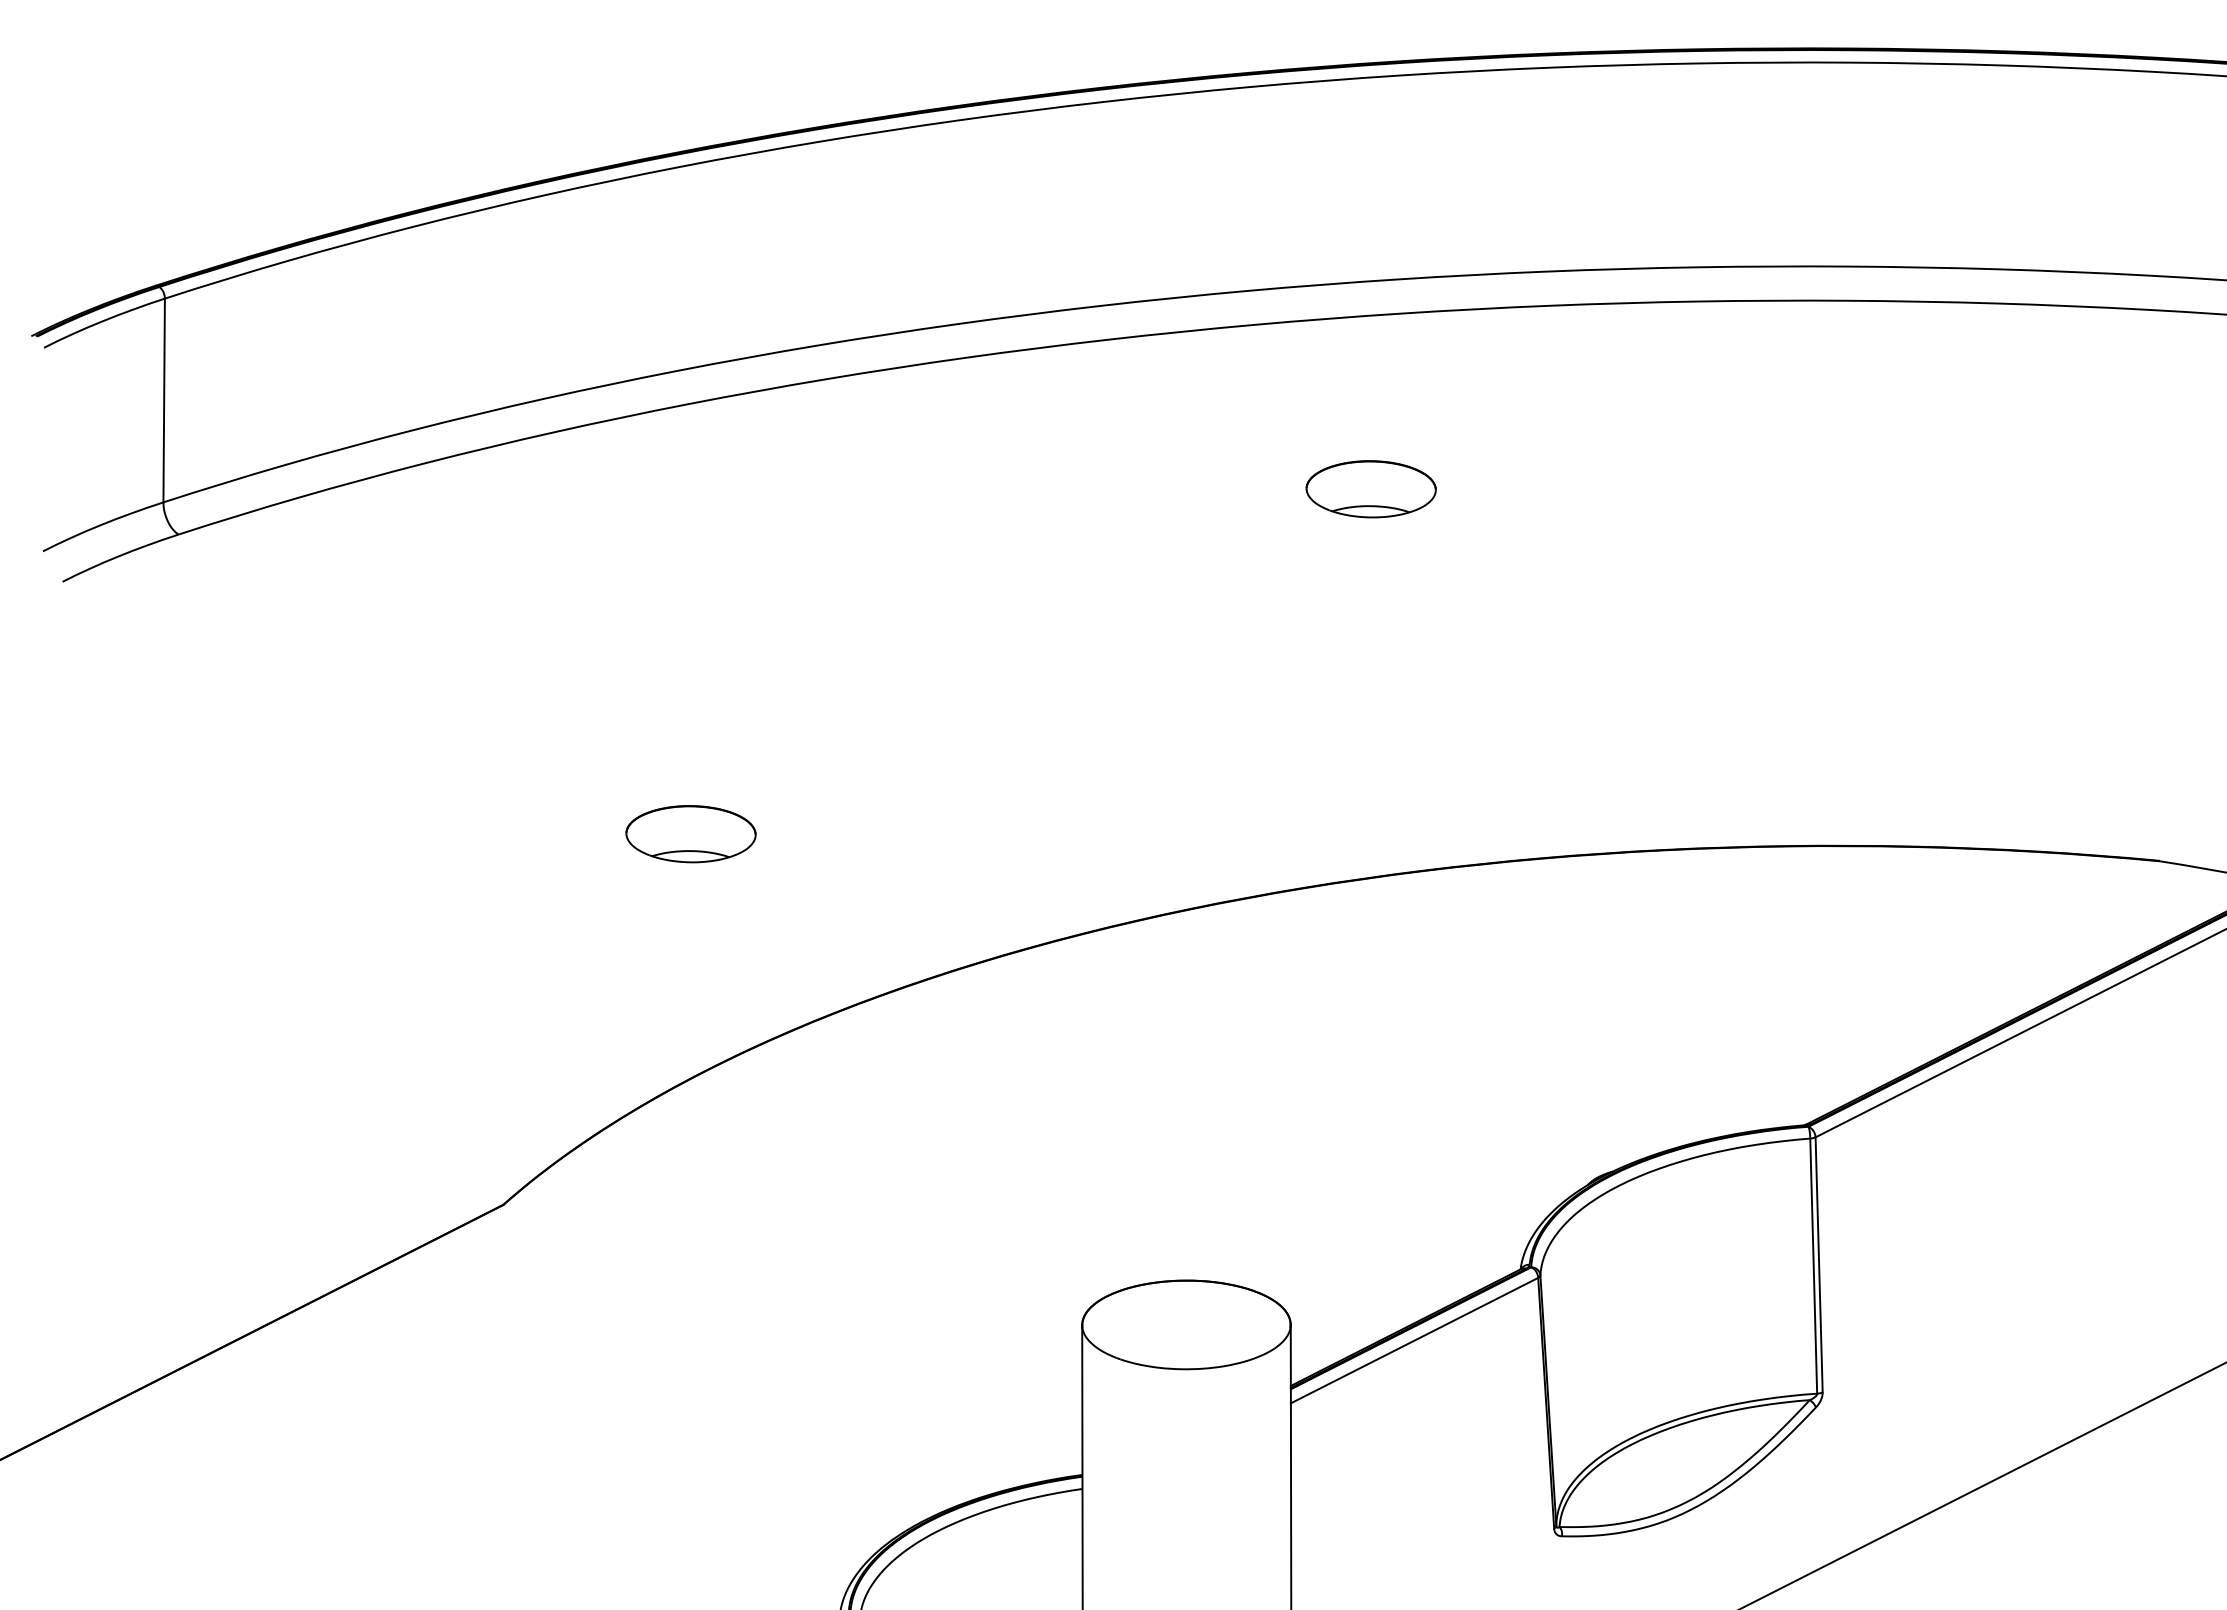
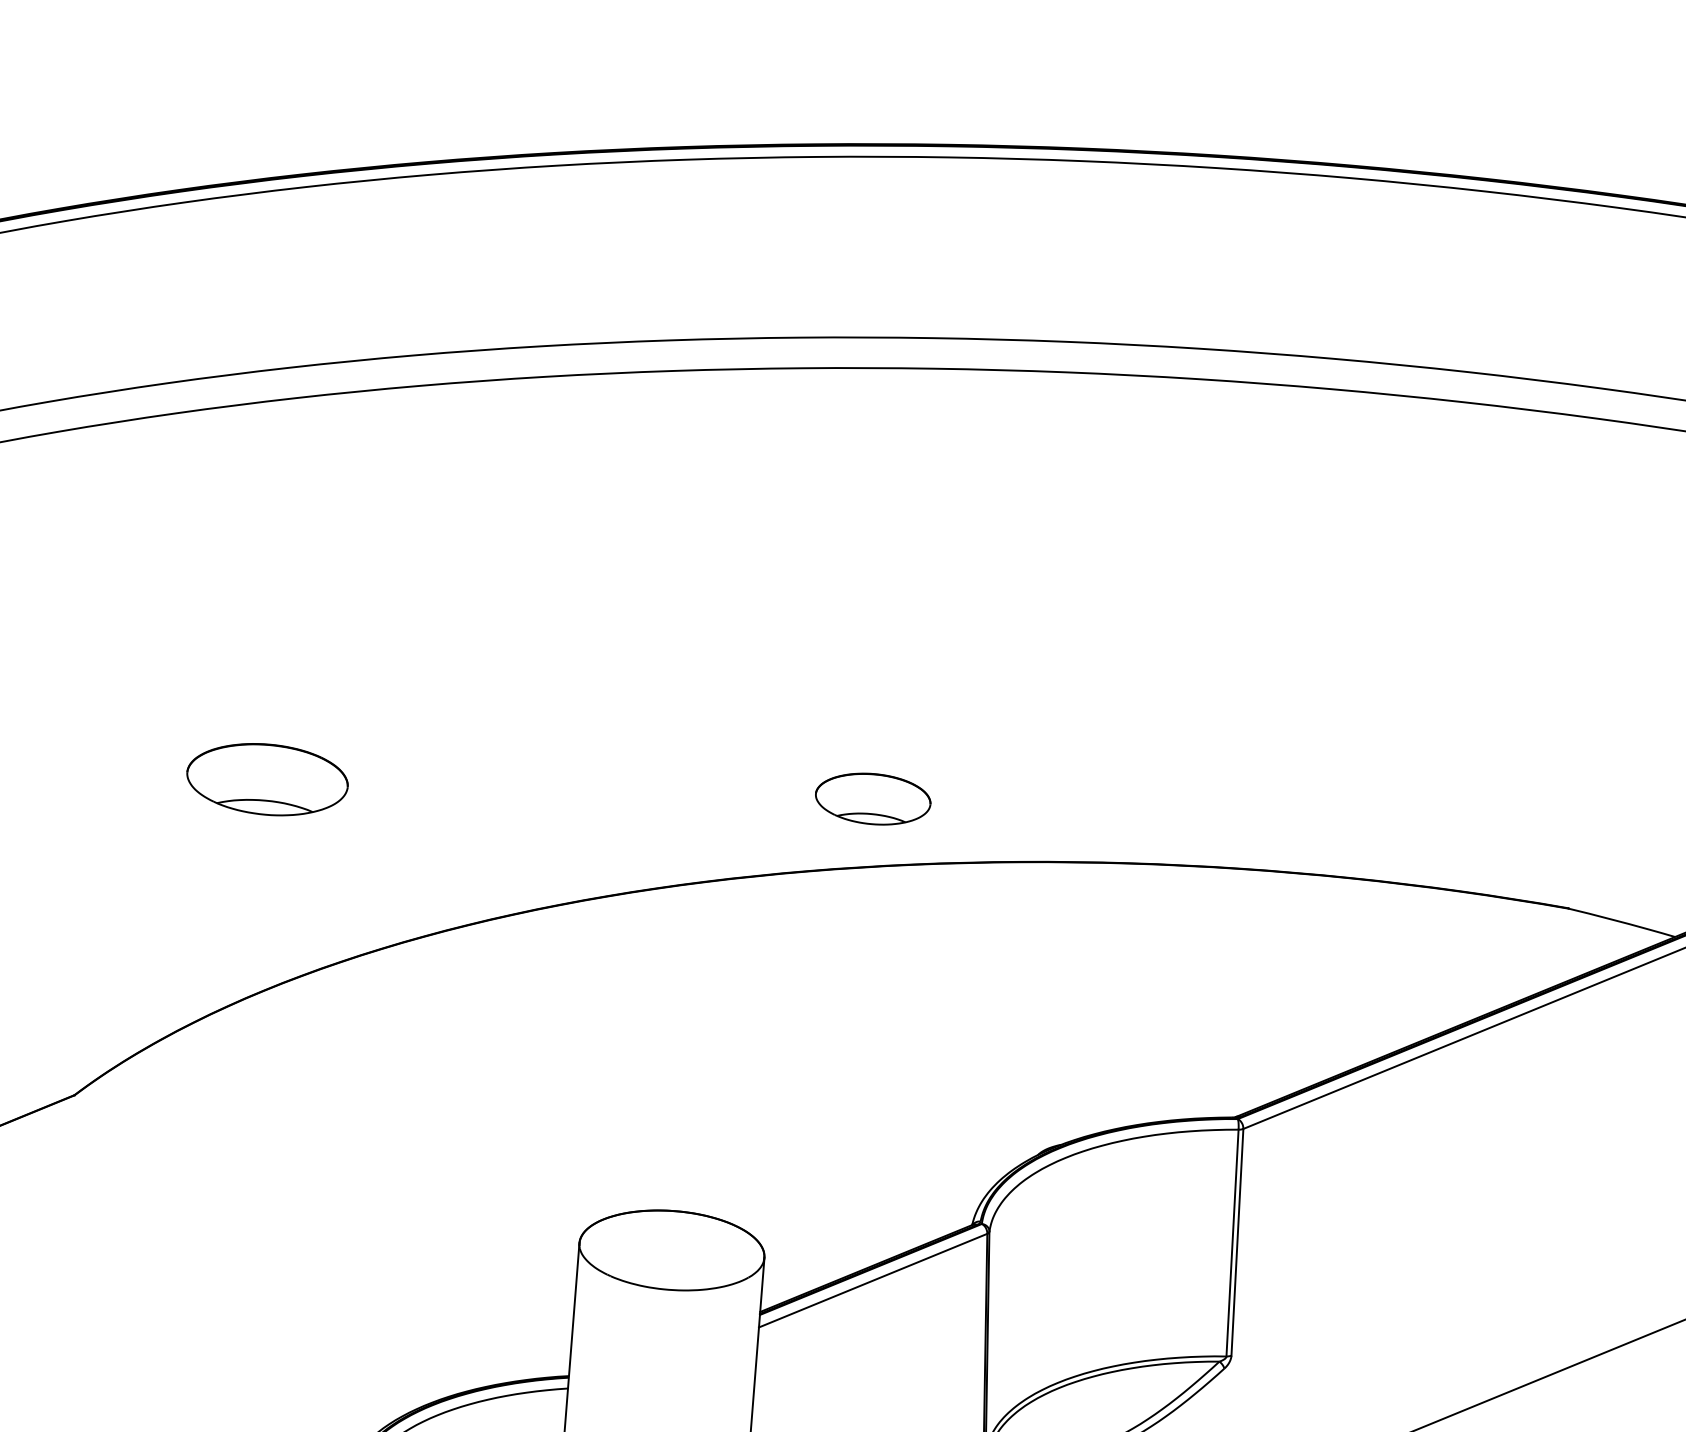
part: (1370, 489) -> (872, 799), moved
part: (690, 834) -> (267, 780), size x1.4

